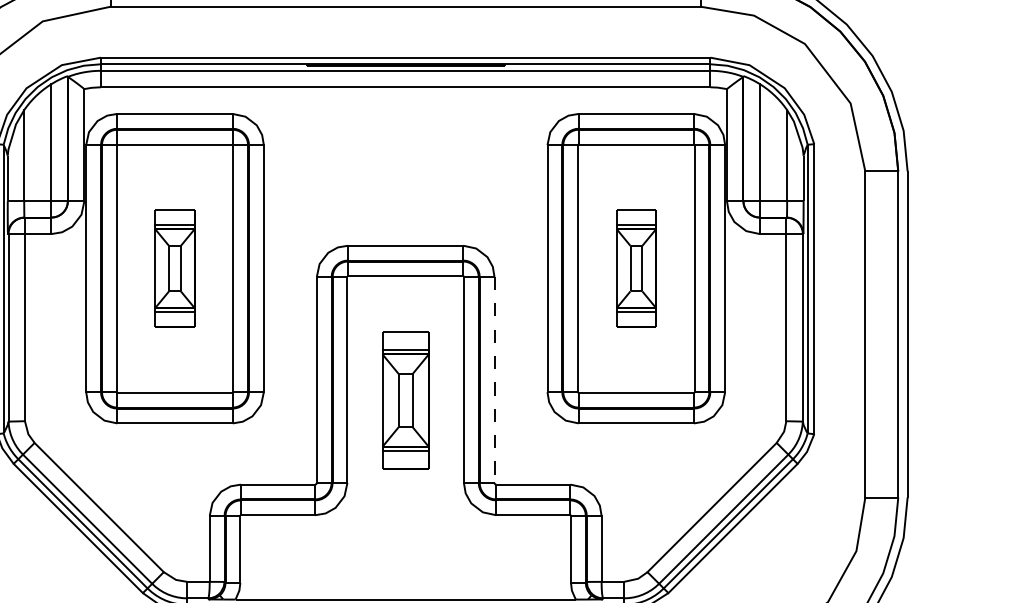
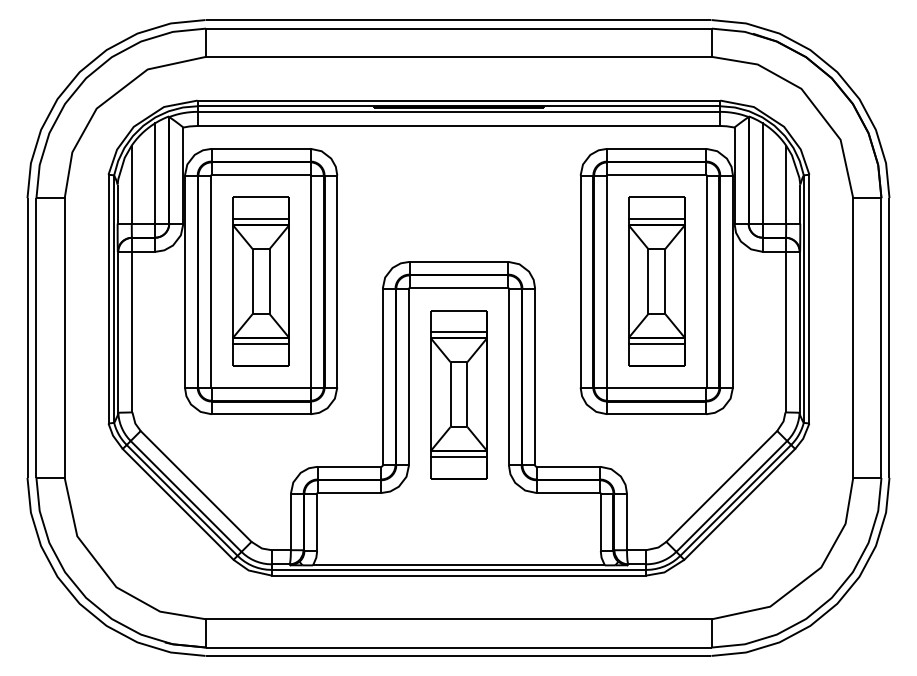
part: (174, 268) -> (260, 281), size x1.67
part: (635, 268) -> (656, 281), size x1.67
line: (494, 380) -> (535, 377), dashed -> solid
part: (405, 400) -> (458, 394), size x1.43

